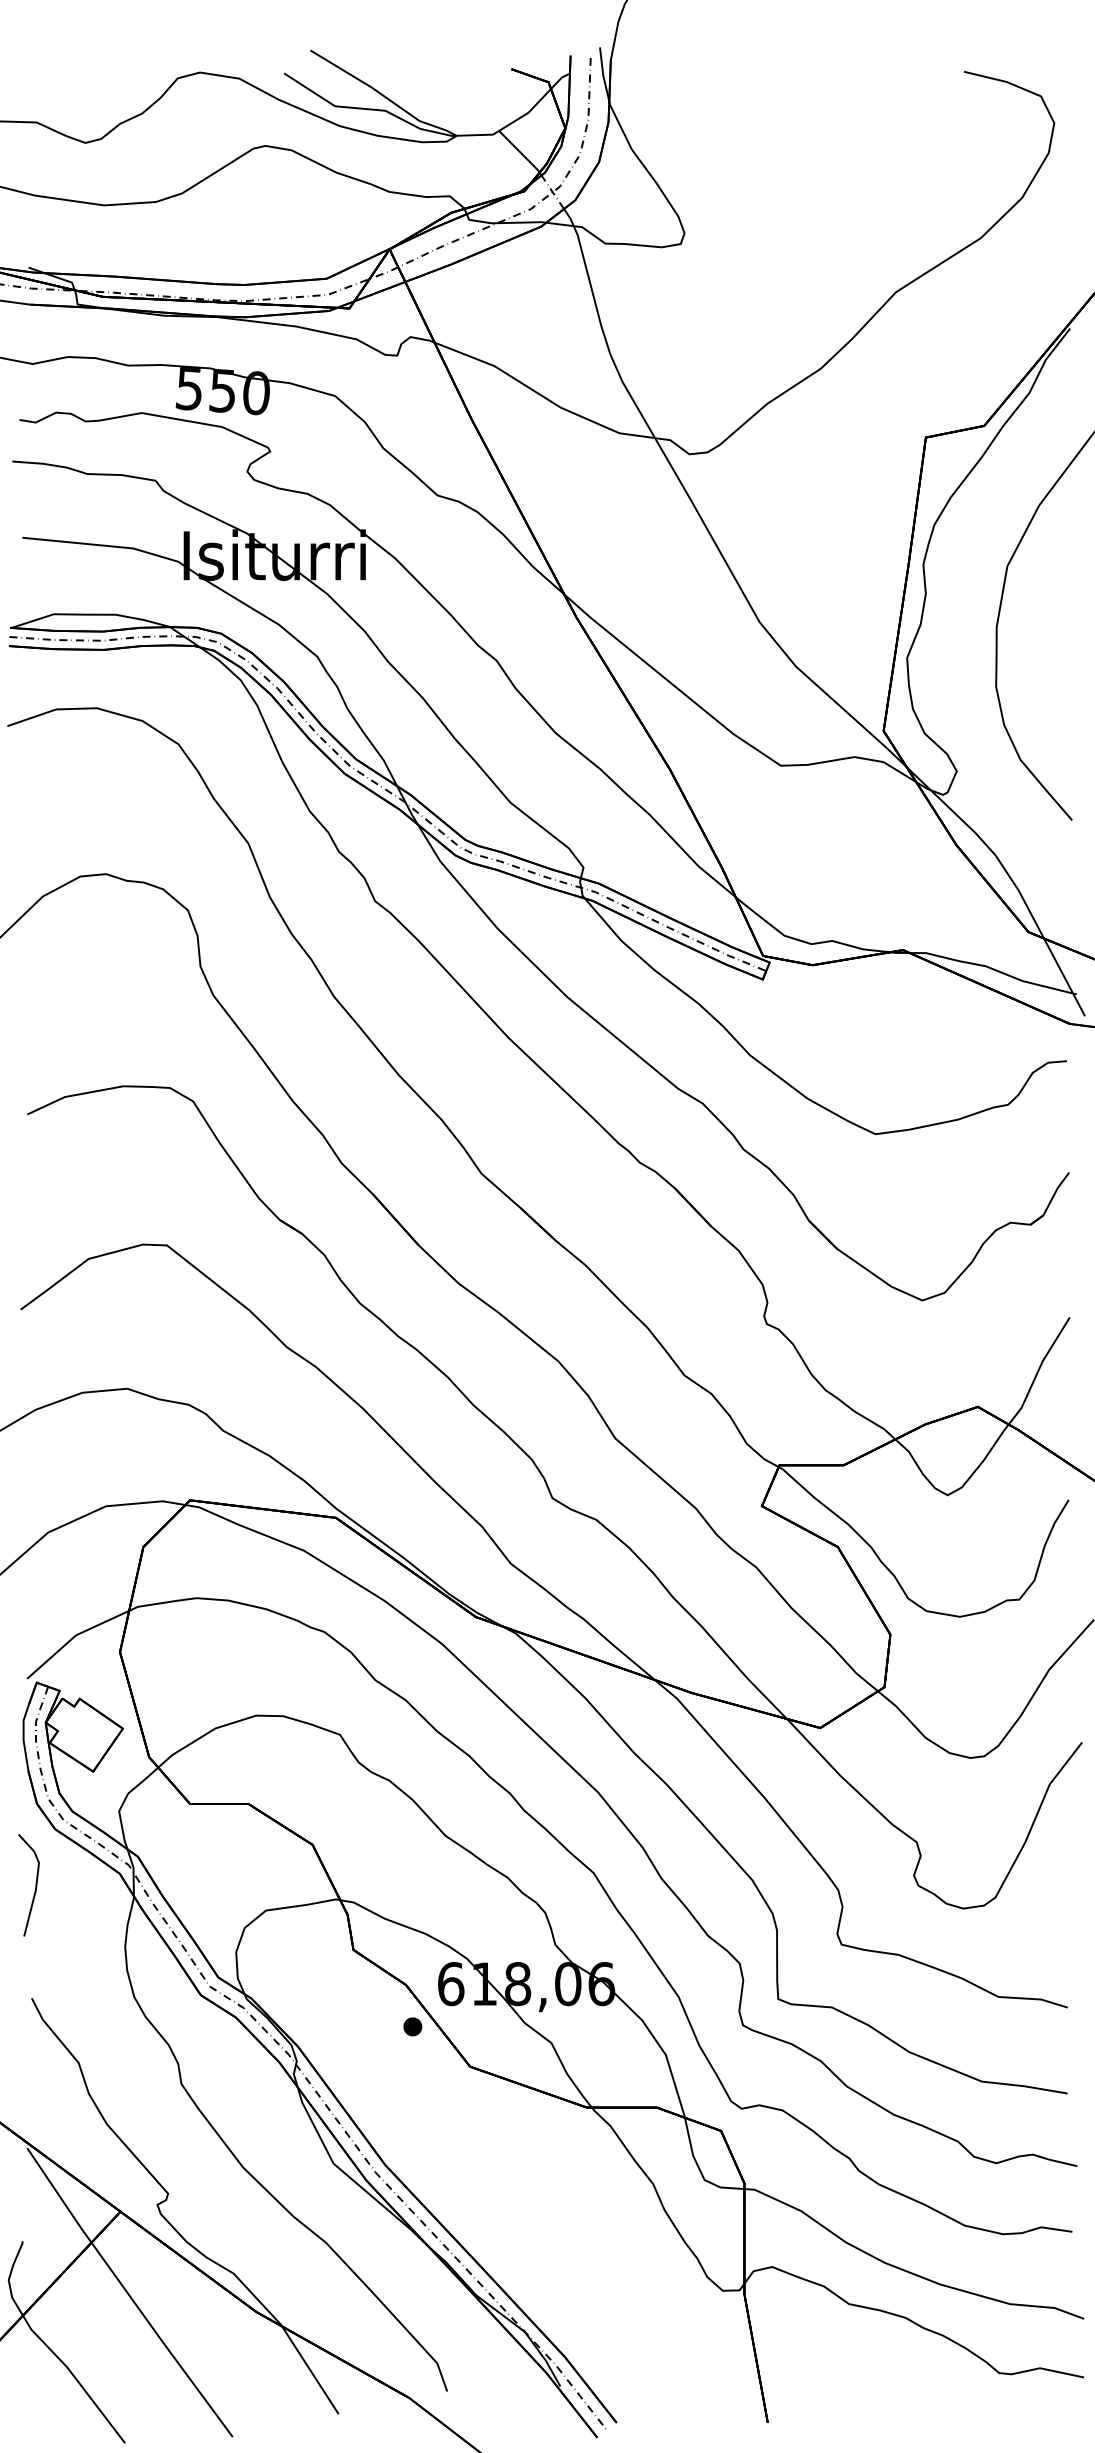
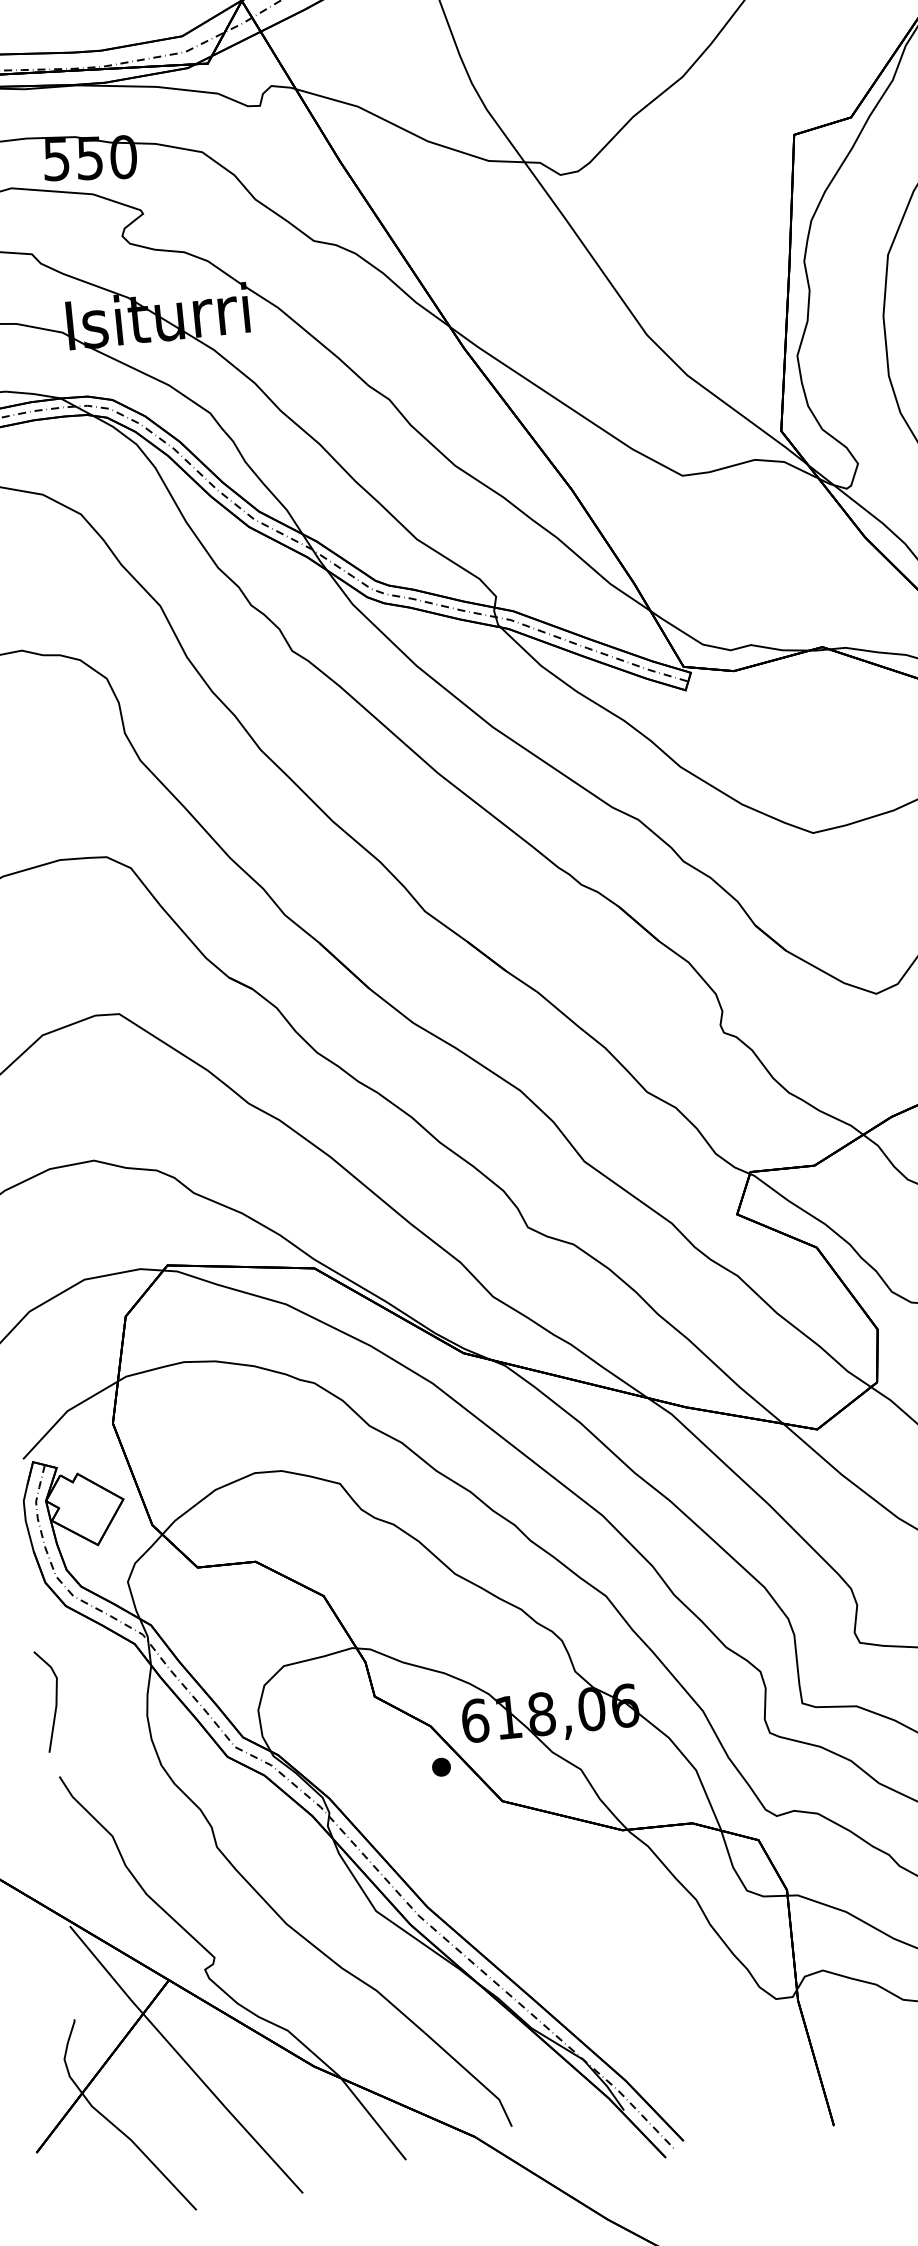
line: (35, 1885) -> (55, 1700), moved

